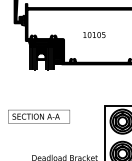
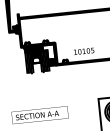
text: (94, 35) -> (84, 51), moved
hatch: (54, 48) -> (47, 51), removed

